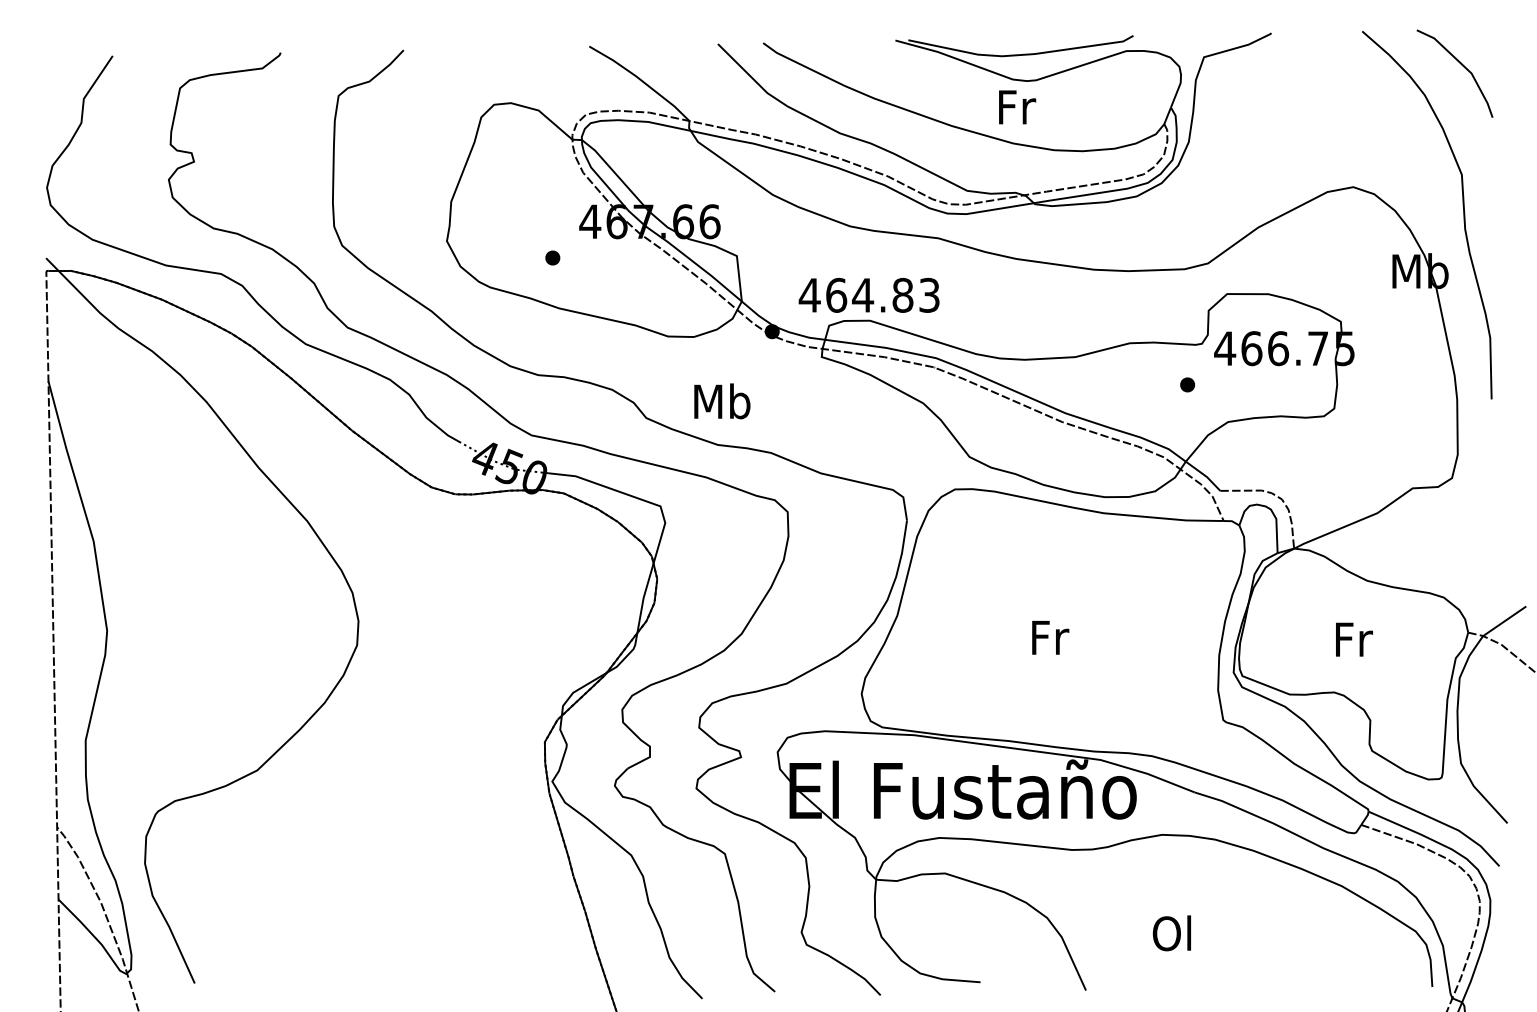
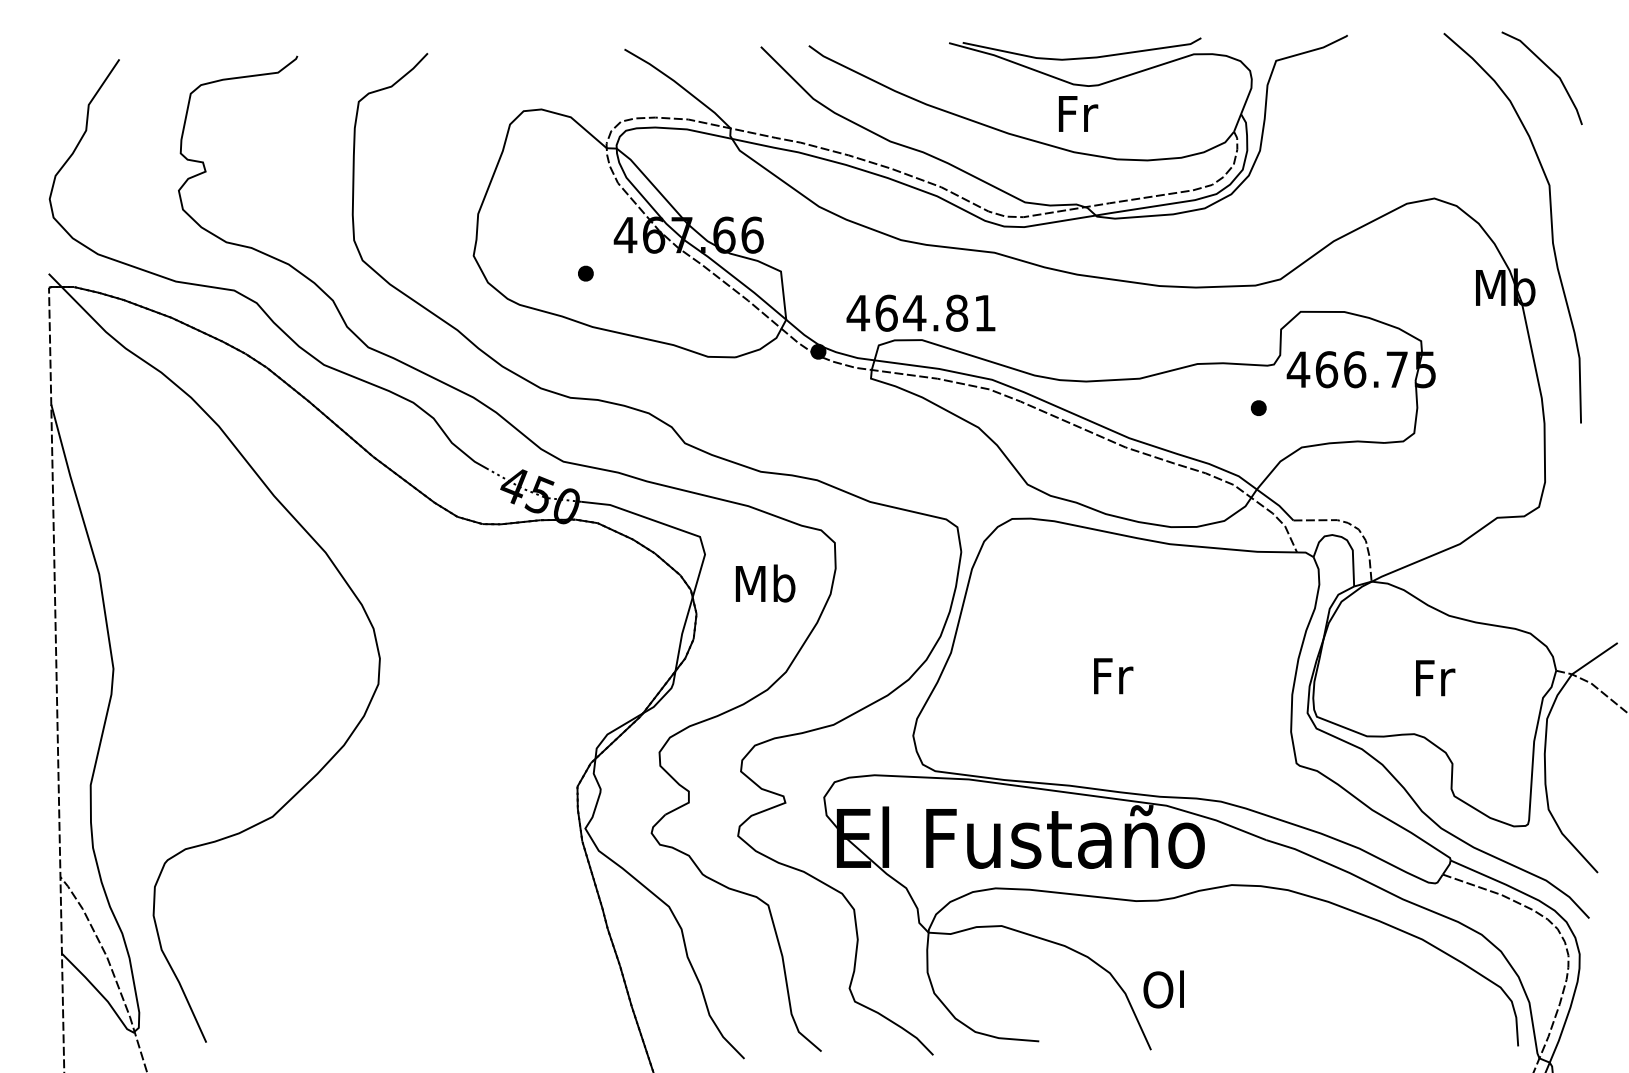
text: (929, 294) -> (985, 312), 464.83 -> 464.81
text: (722, 401) -> (765, 583), moved
text: (1171, 933) -> (1163, 989), moved

